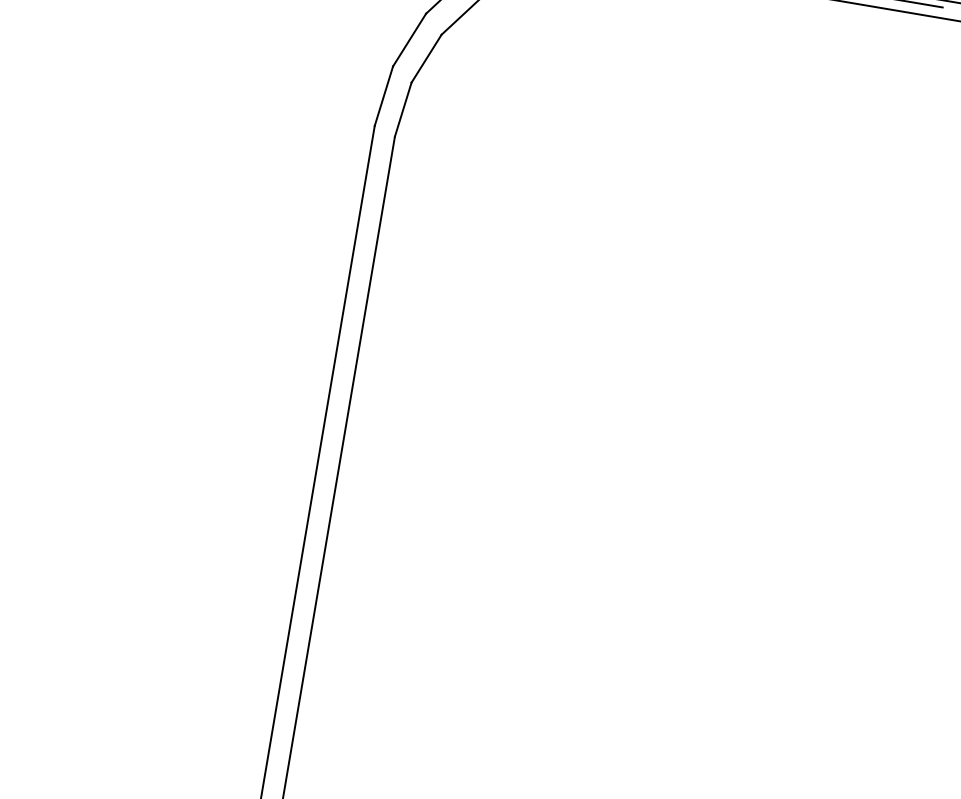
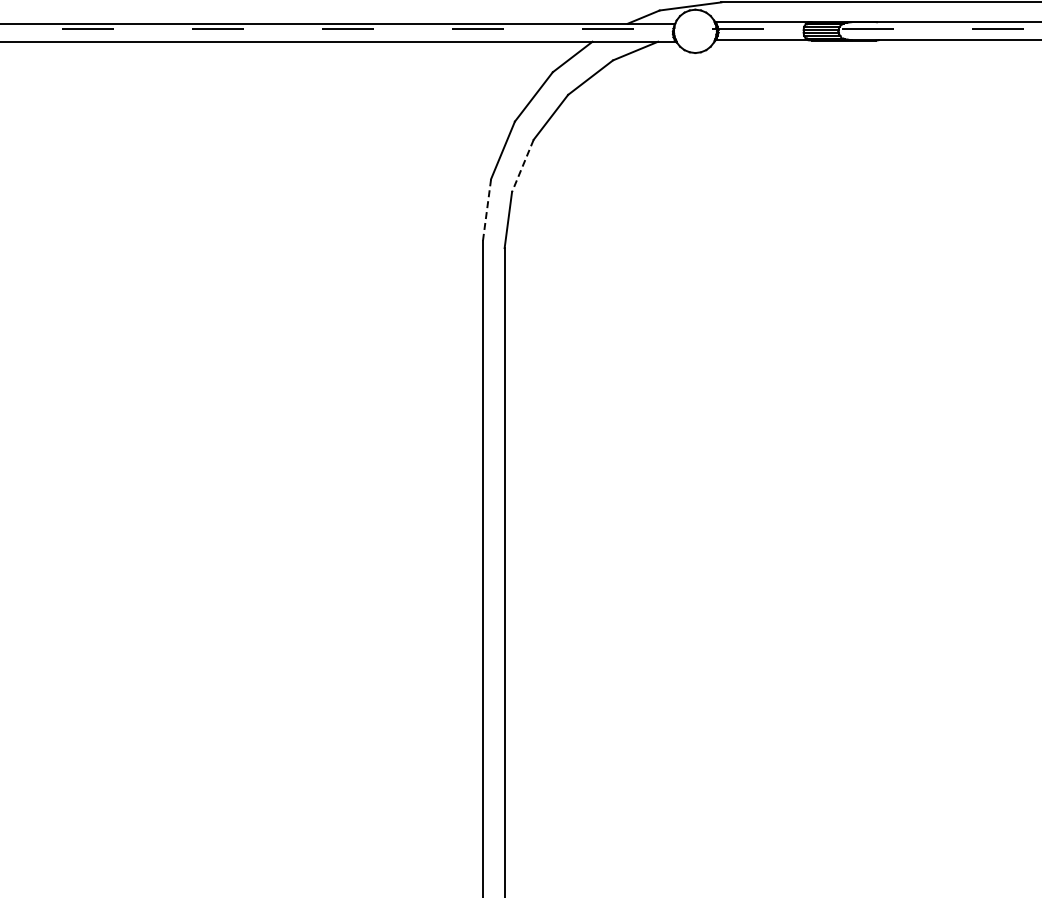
line: (426, 59) -> (522, 166), solid -> dashed
line: (384, 95) -> (487, 209), solid -> dashed

